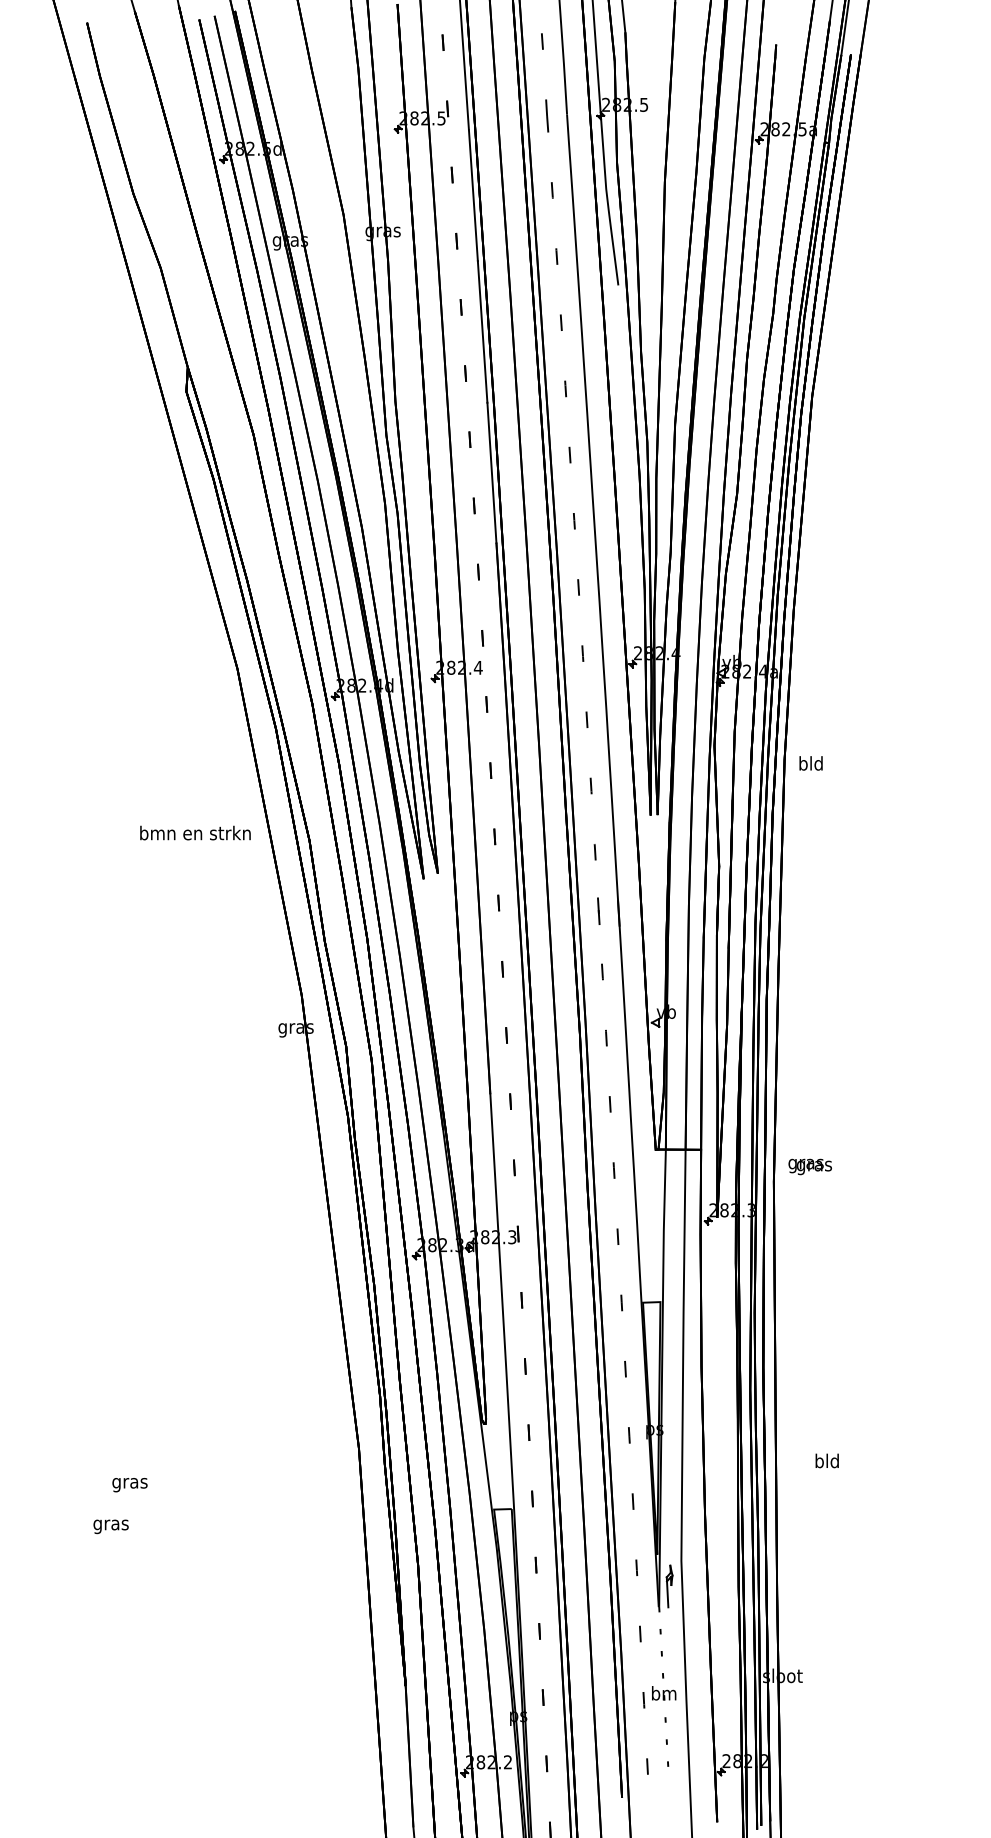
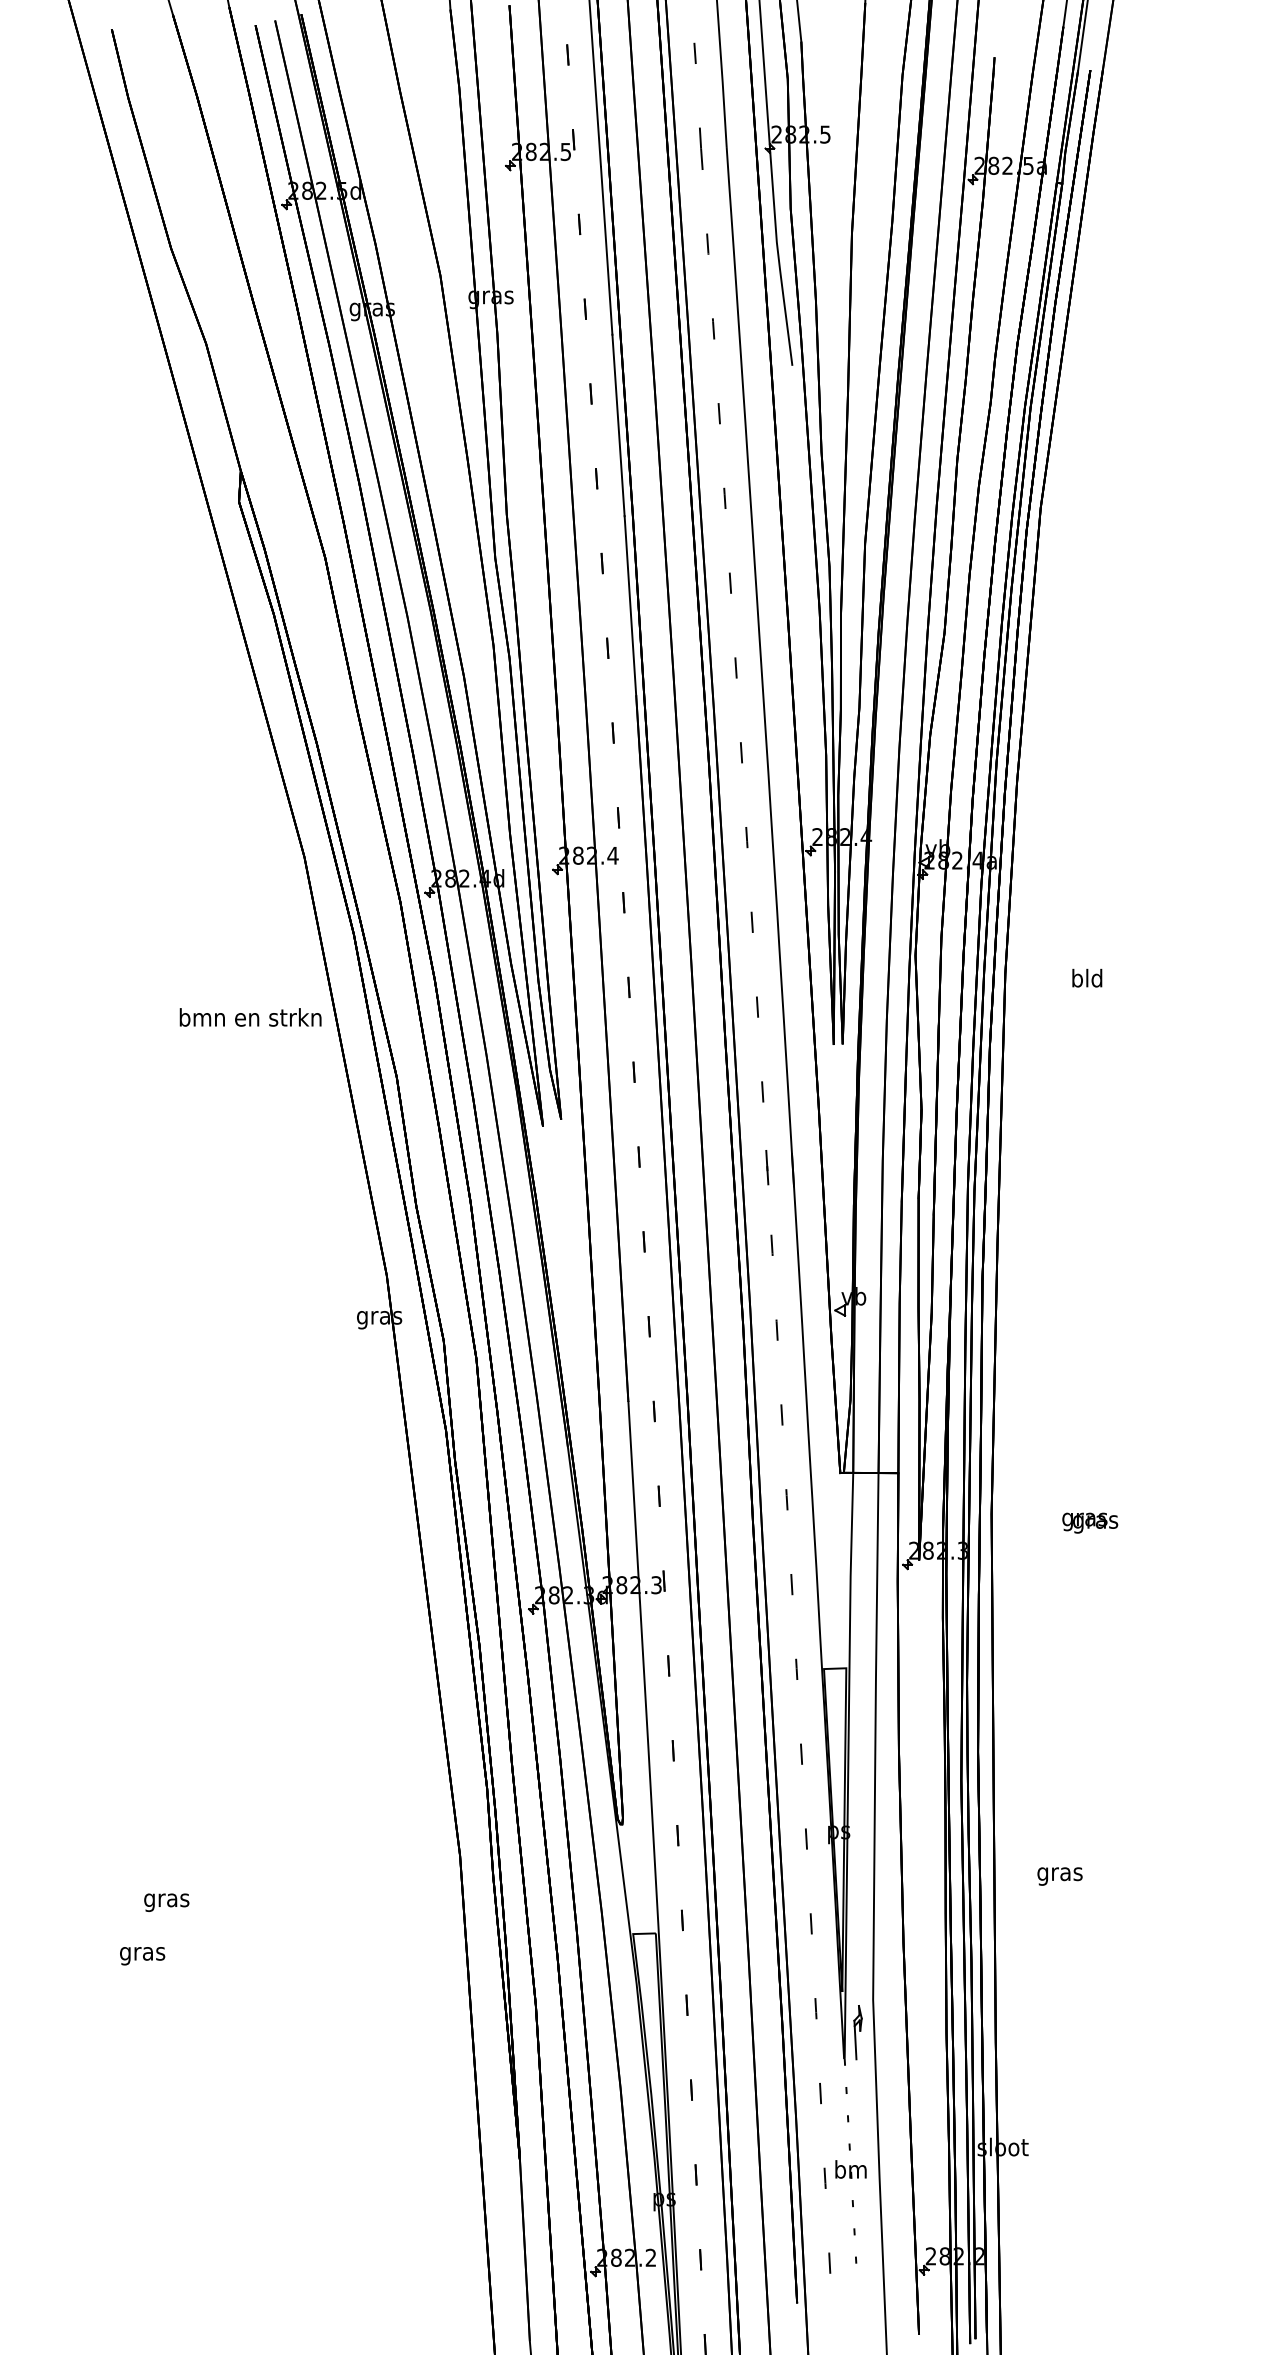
text: (811, 762) -> (1087, 977), moved
text: (195, 833) -> (250, 1017), moved
text: (810, 1166) -> (1090, 1522), moved
text: (826, 1462) -> (1059, 1873), bld -> gras

